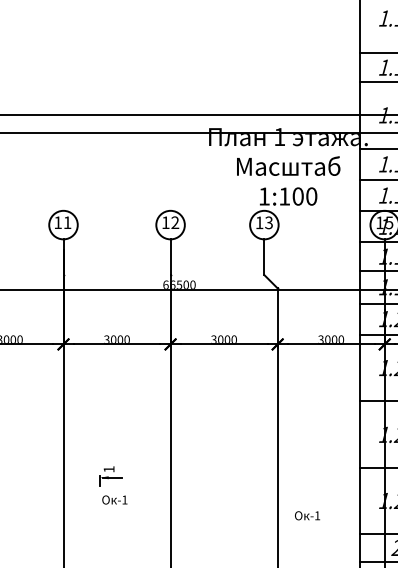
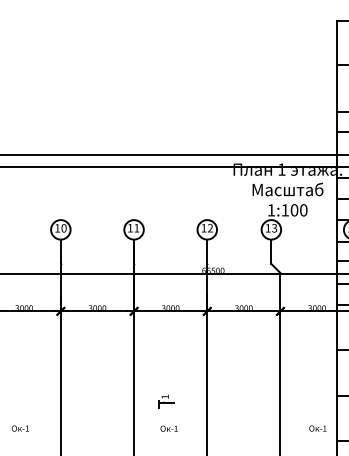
text: (113, 499) -> (168, 428), moved
text: (306, 515) -> (317, 428), moved

